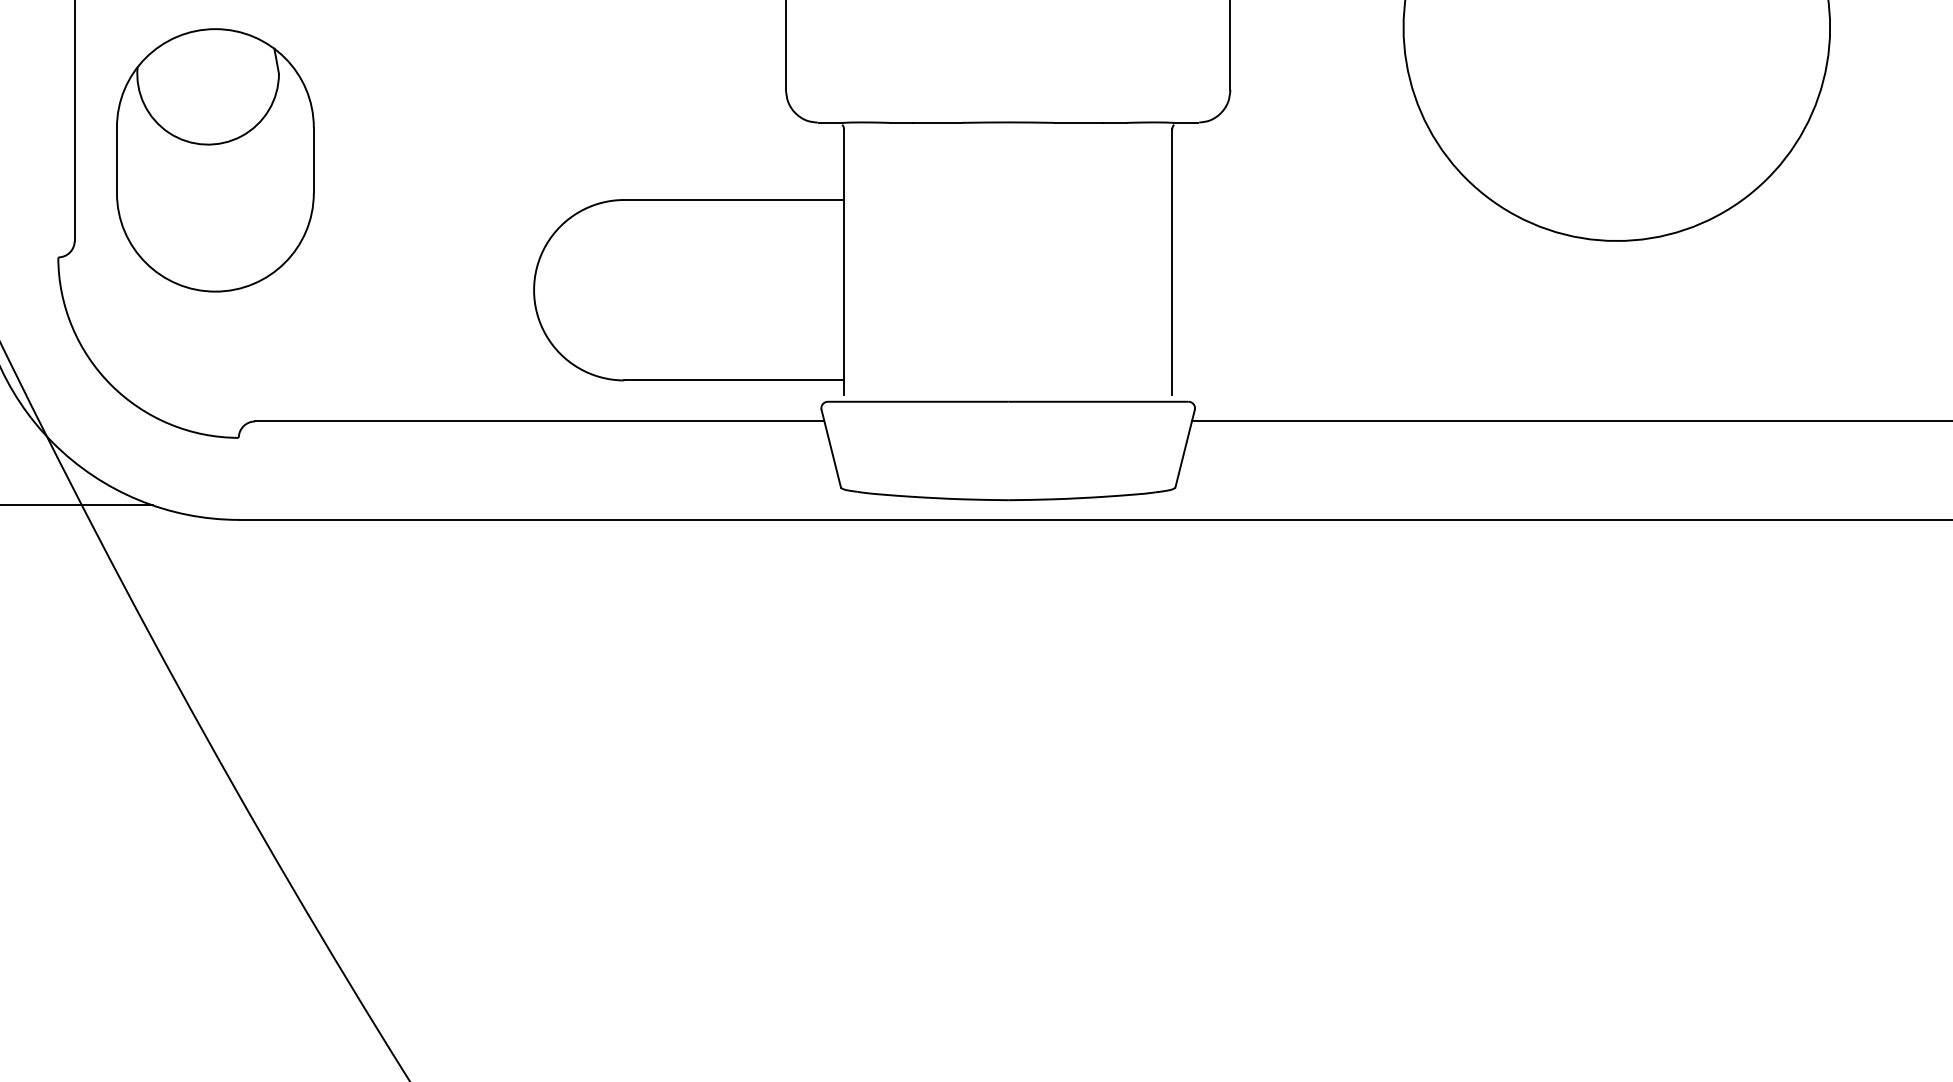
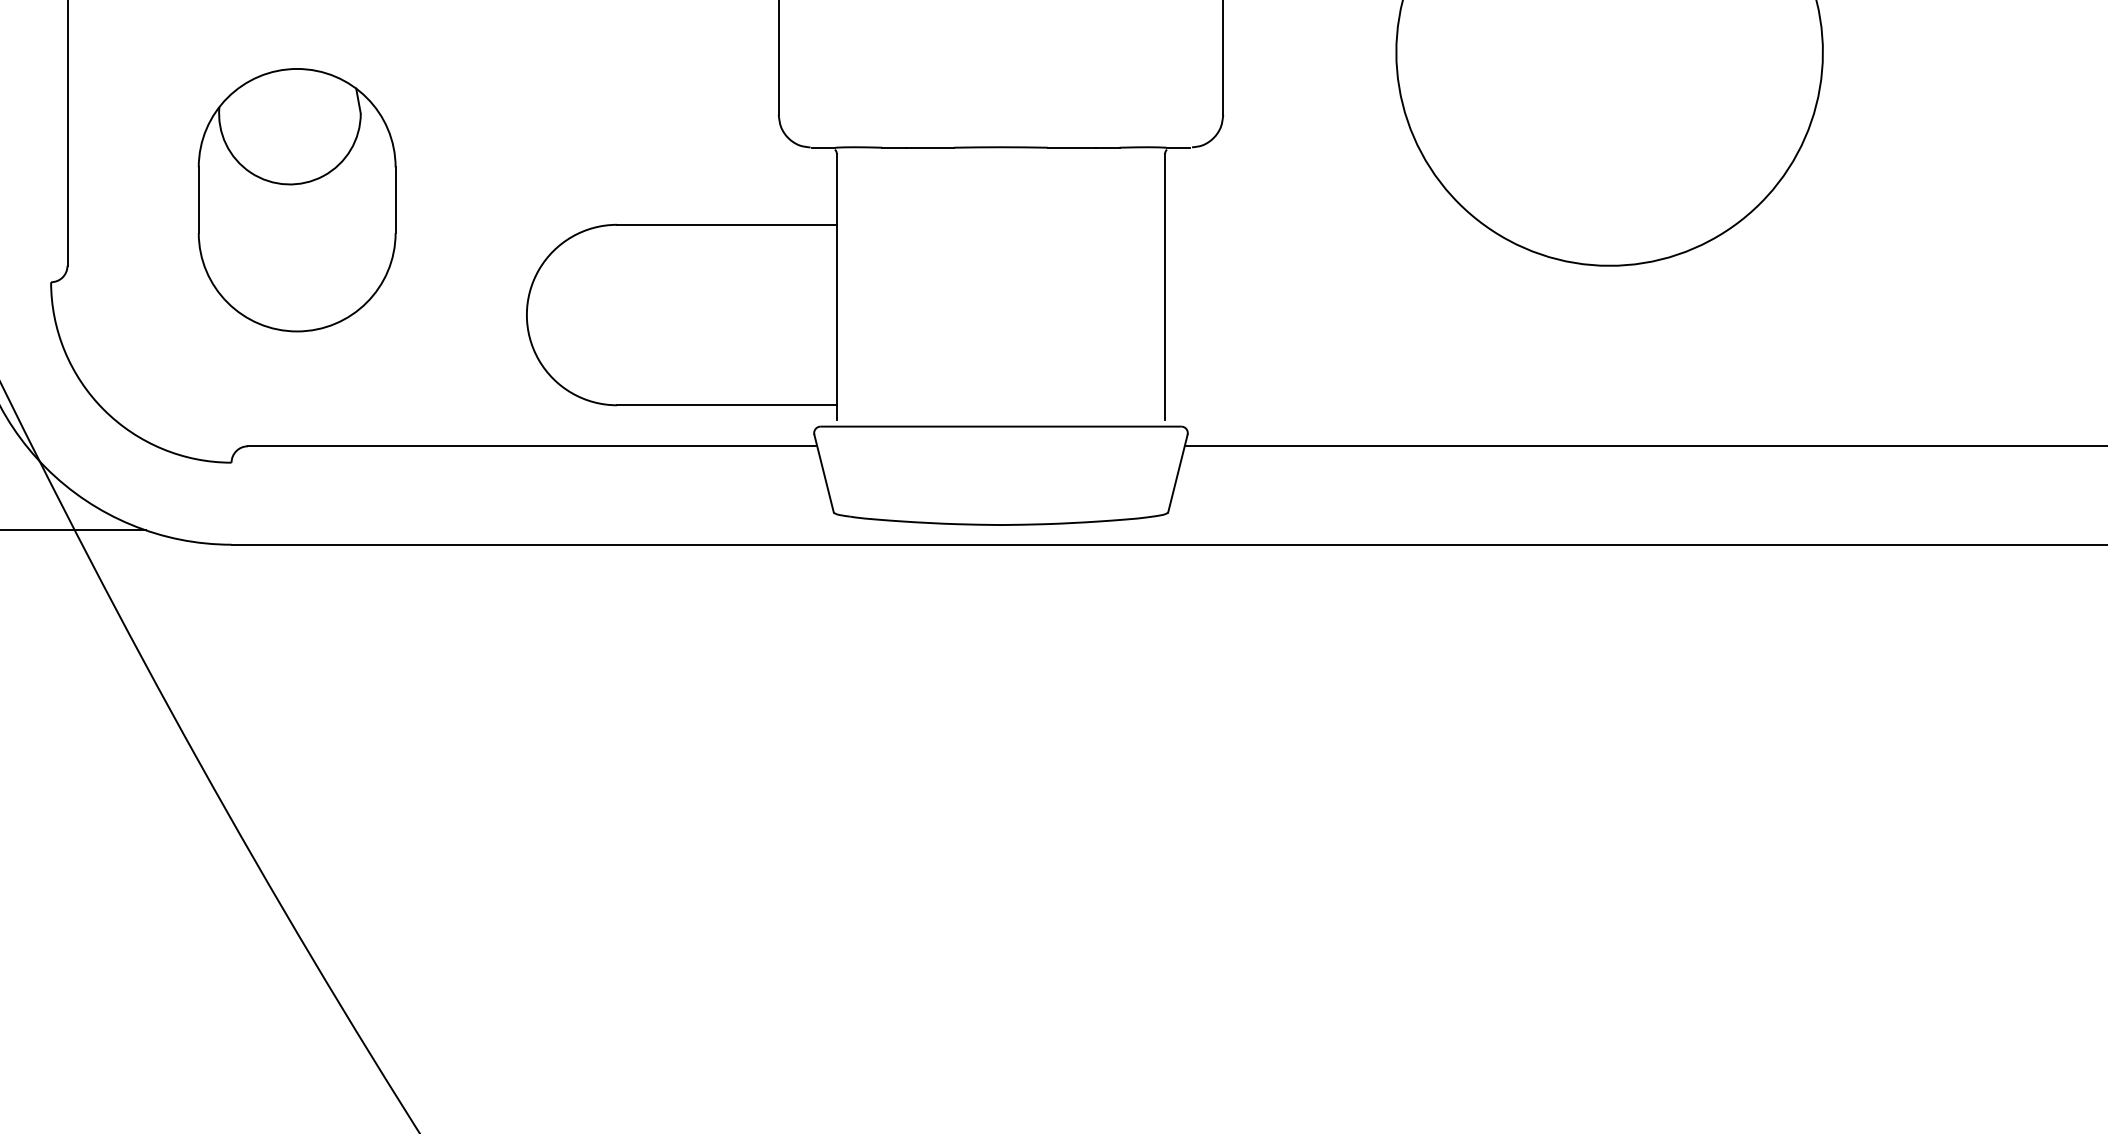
part: (214, 160) -> (296, 200), moved

